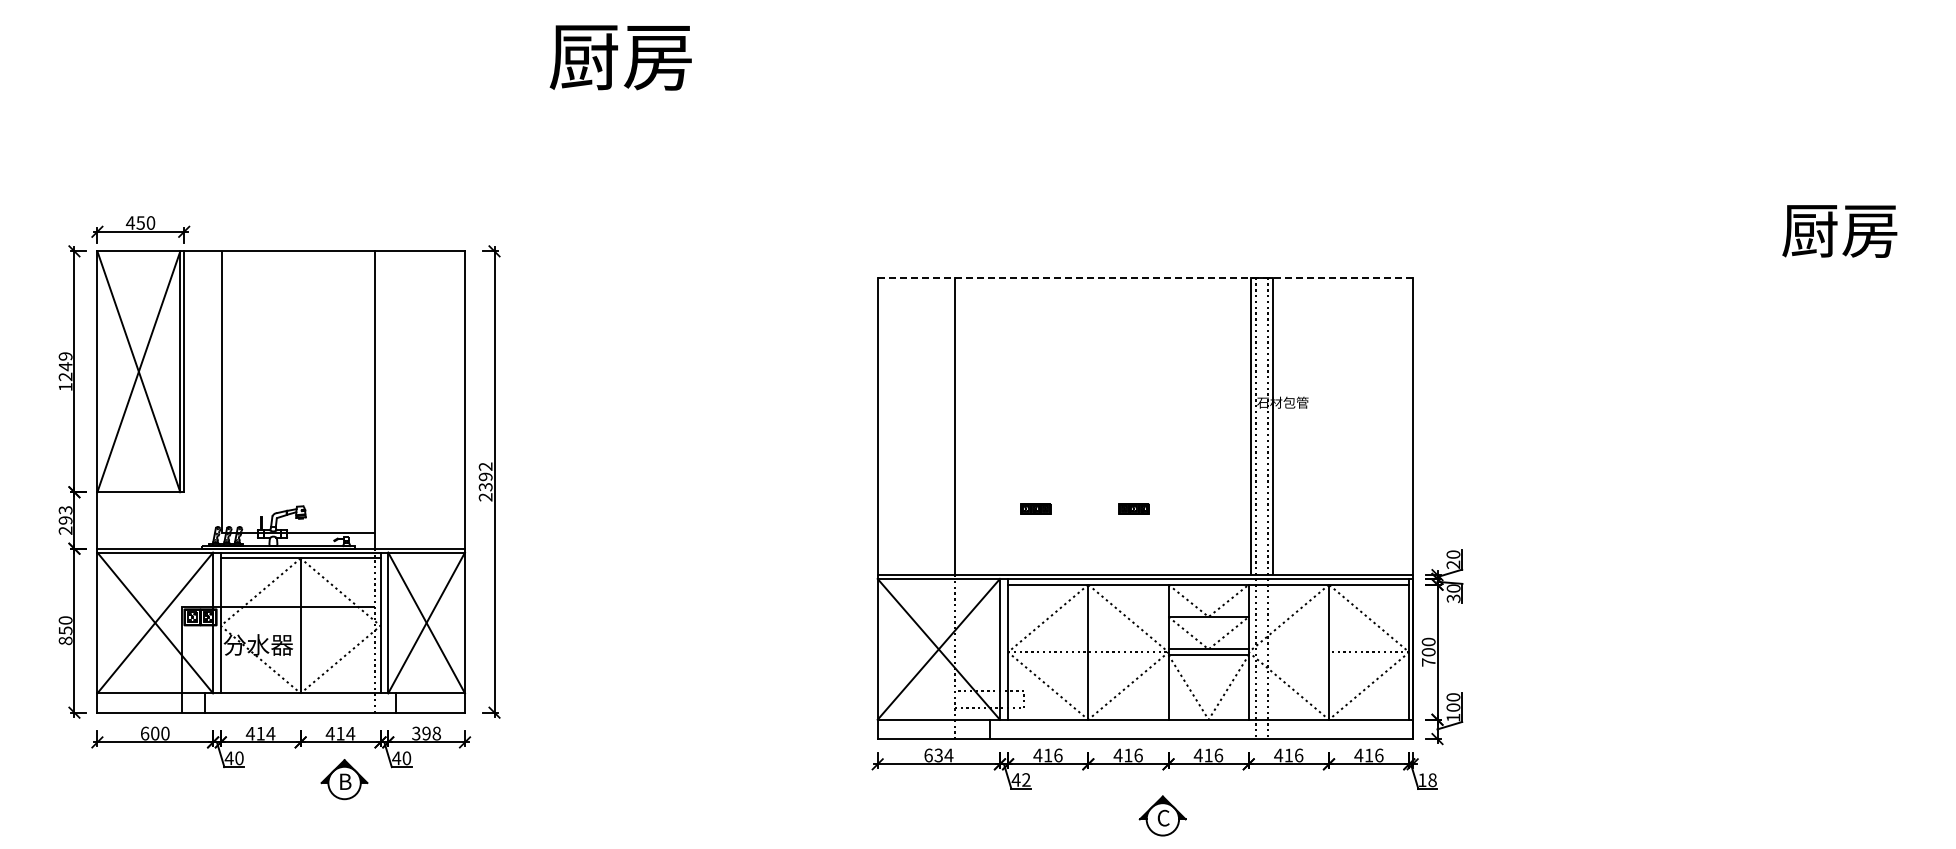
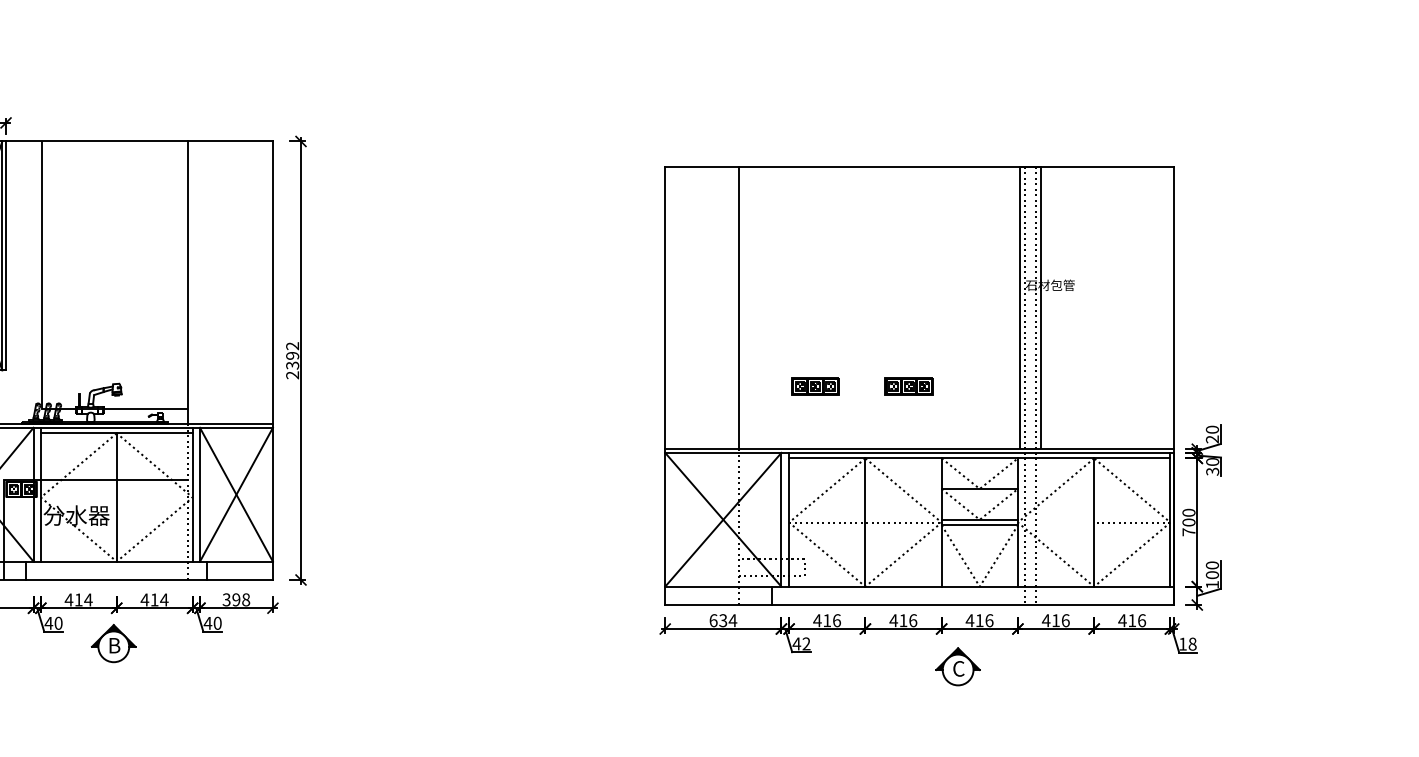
line: (1145, 277) -> (919, 166), dashed -> solid
part: (1035, 508) -> (815, 385), size x1.67
part: (1133, 508) -> (908, 385), size x1.67
part: (344, 779) -> (113, 643), moved
part: (1162, 815) -> (957, 666), moved

